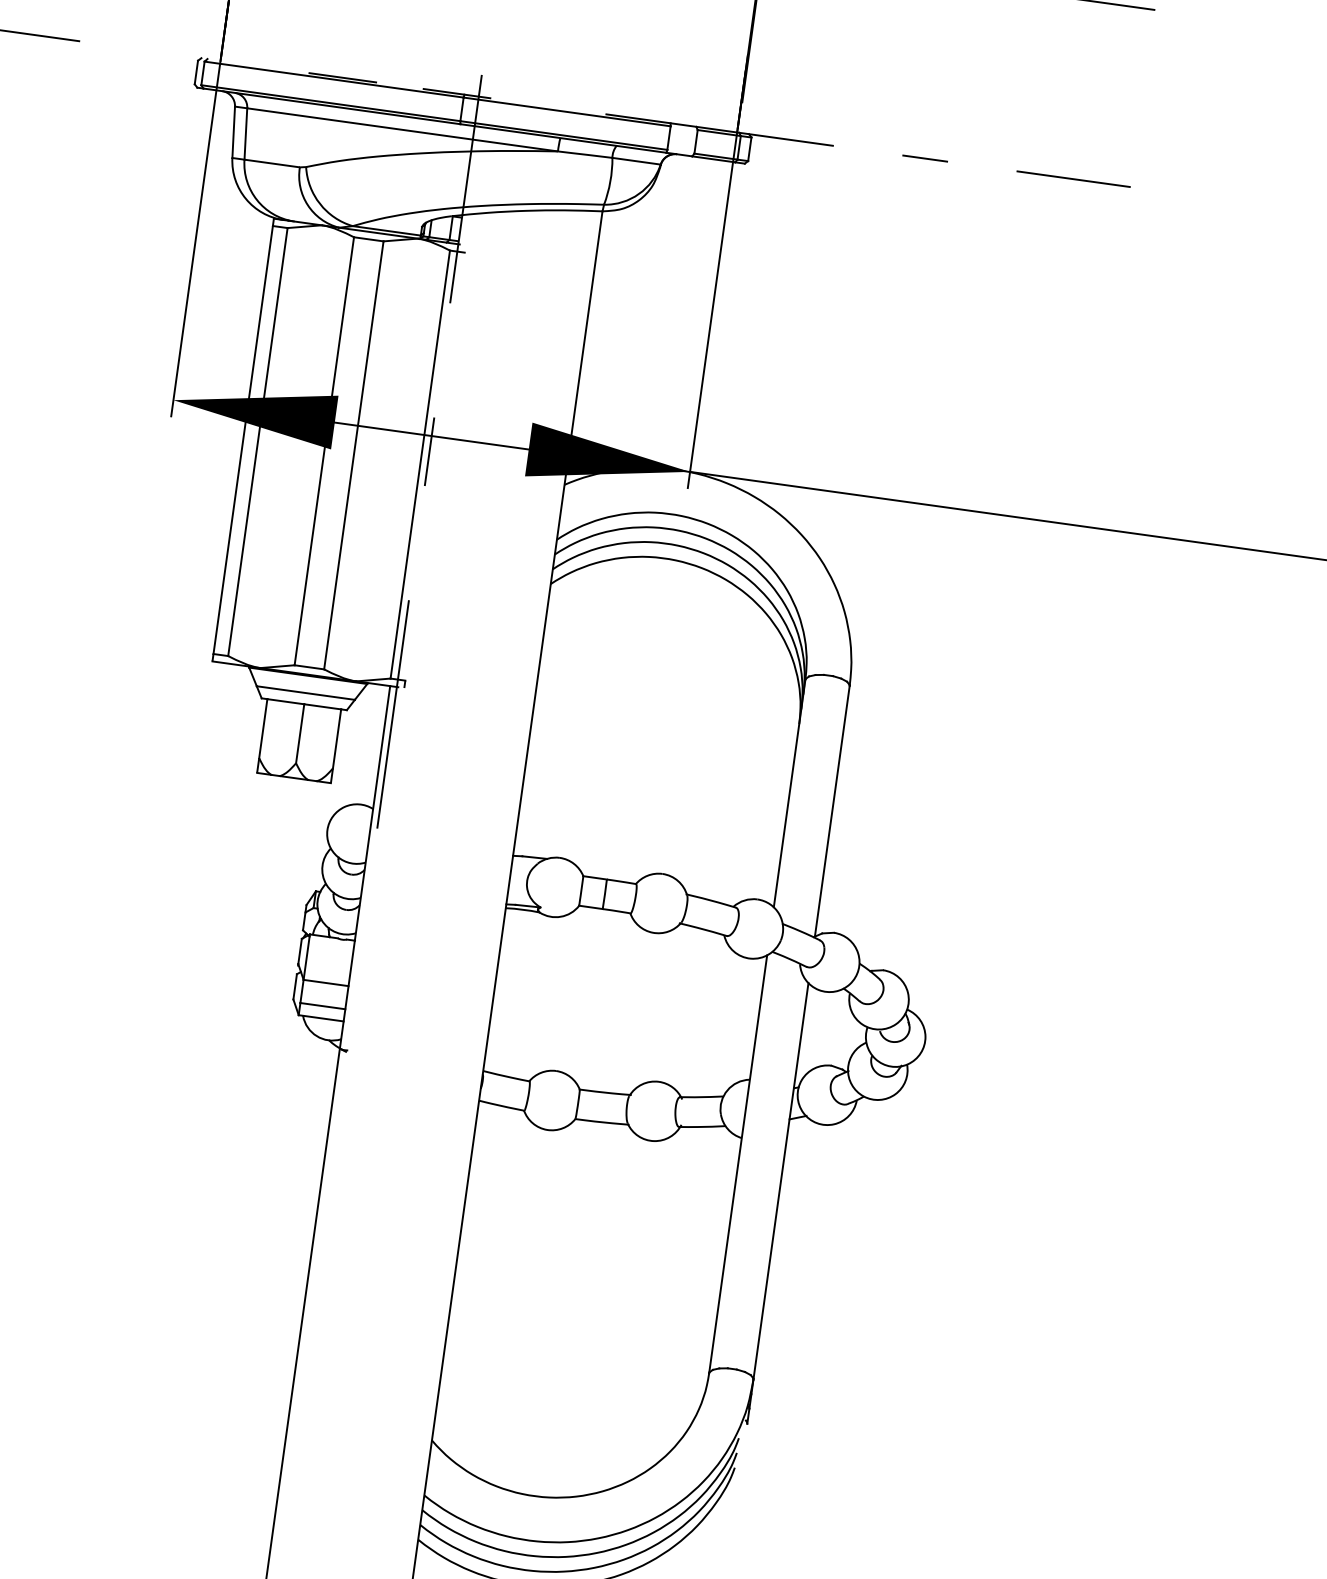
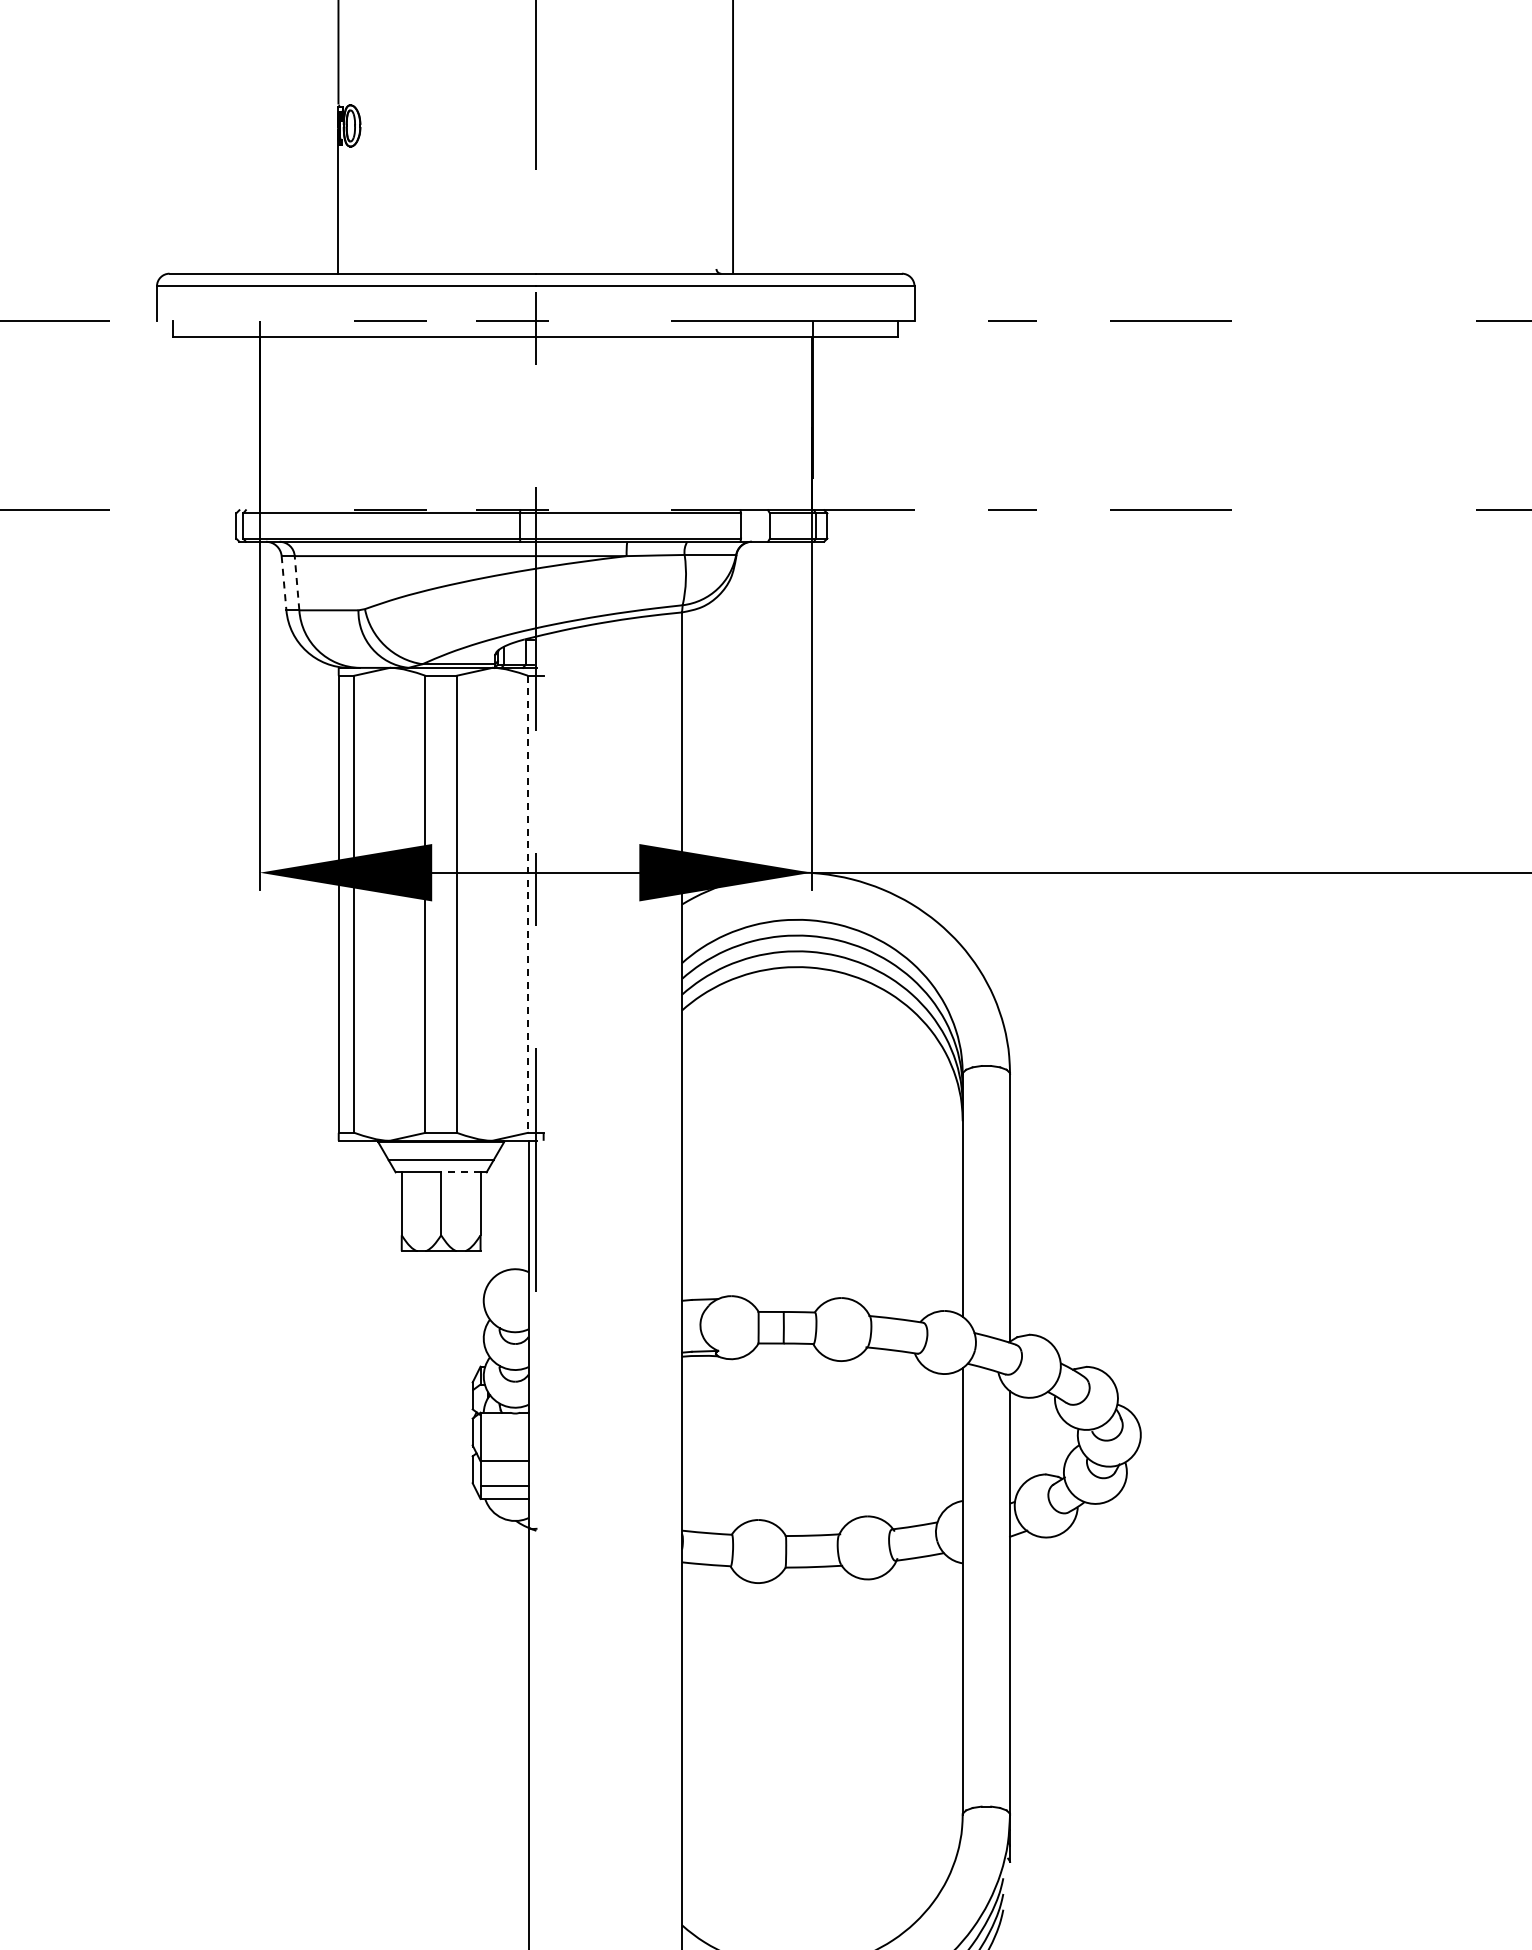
line: (234, 132) -> (284, 583), solid -> dashed
line: (245, 133) -> (296, 582), solid -> dashed
line: (419, 464) -> (527, 904), solid -> dashed
line: (322, 706) -> (460, 1172), solid -> dashed

